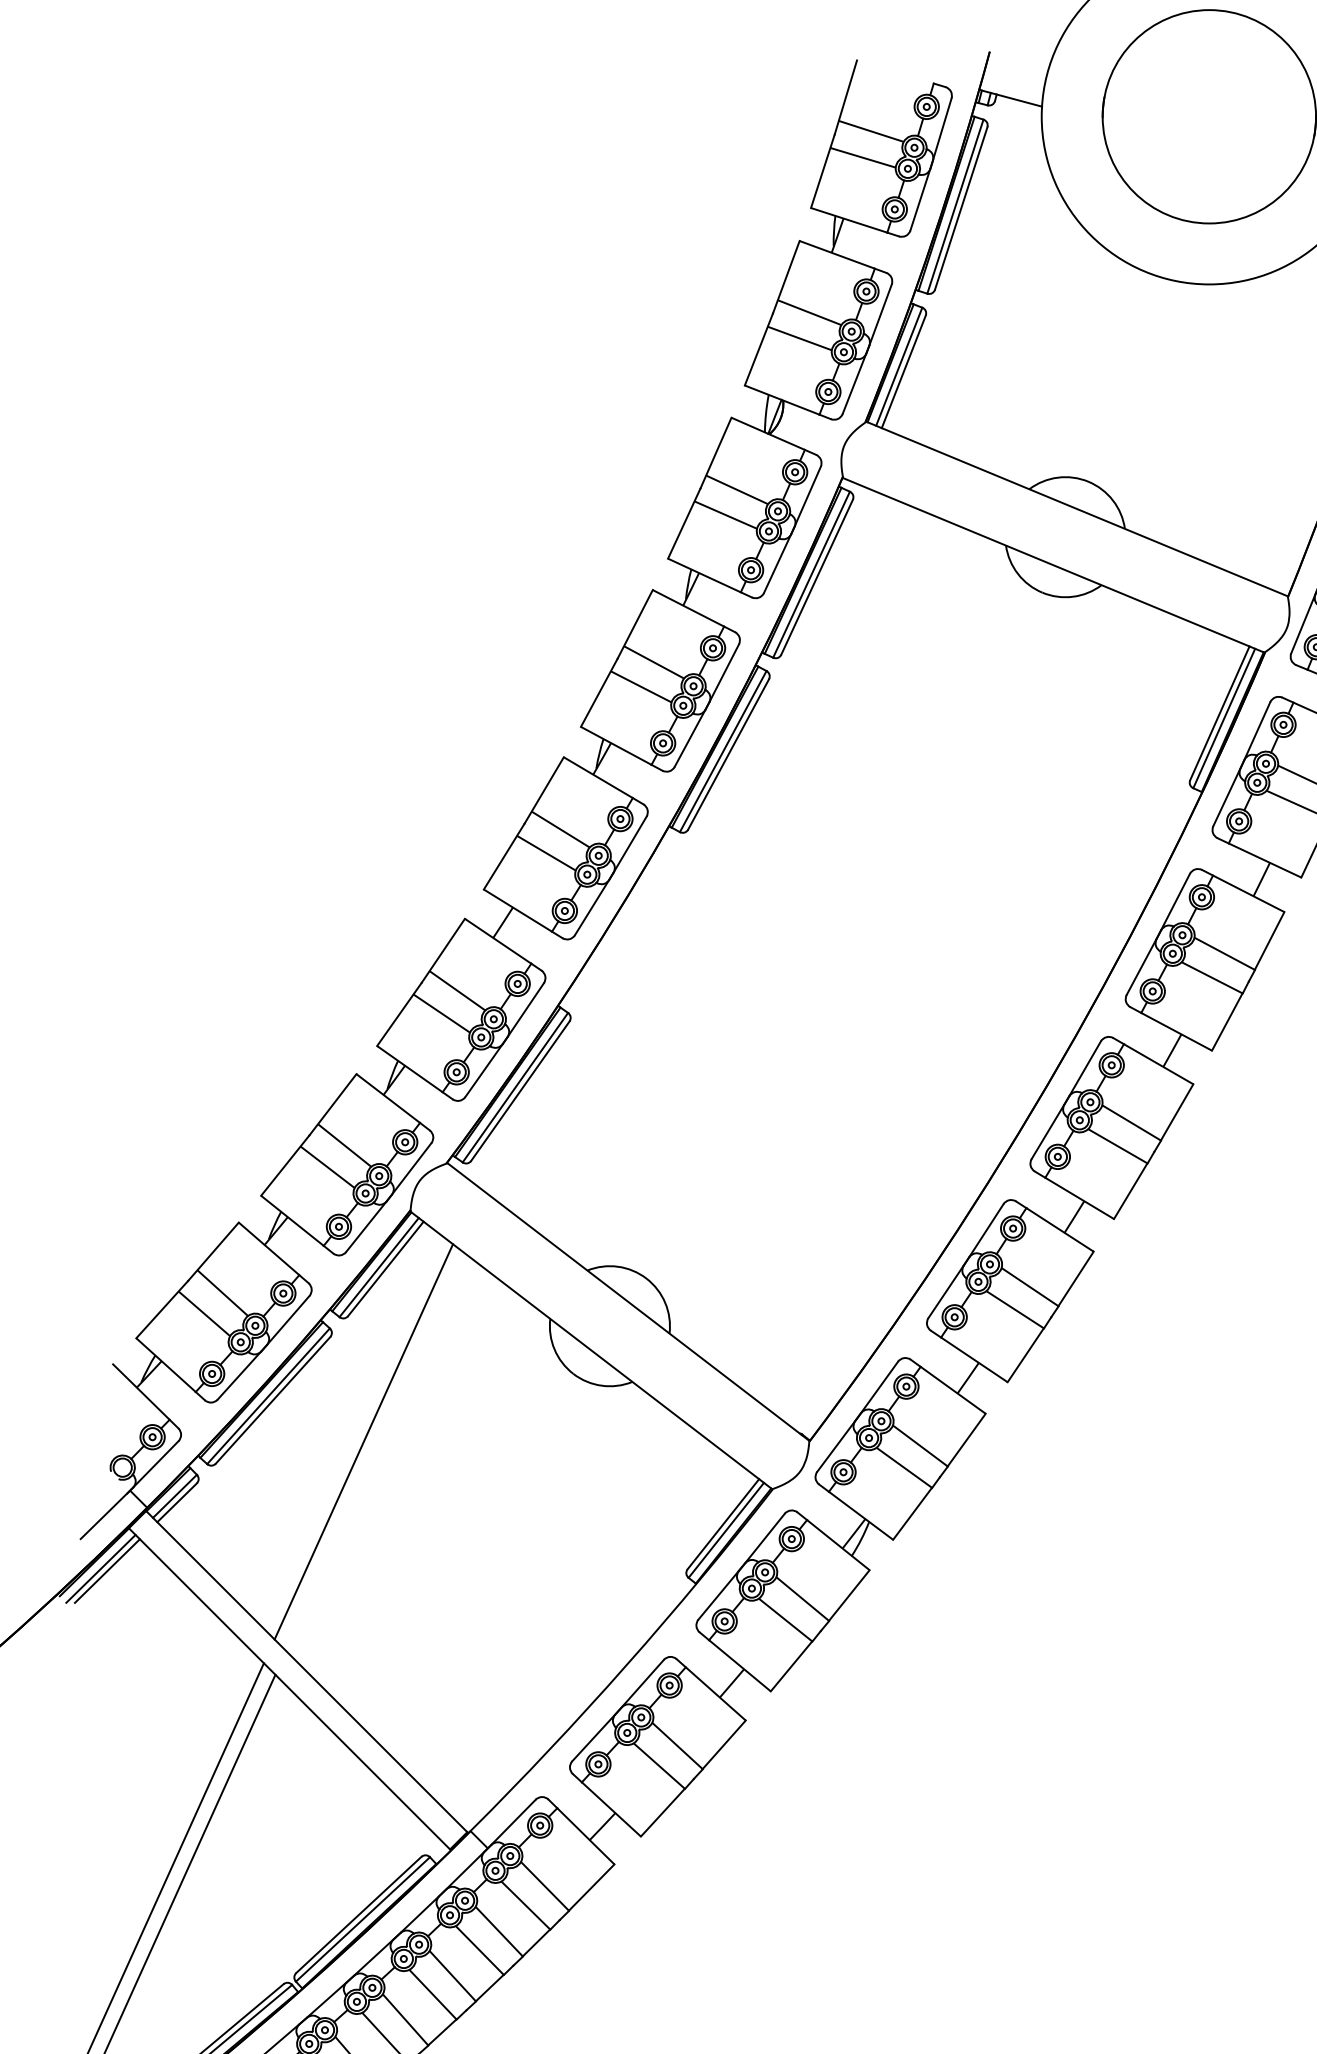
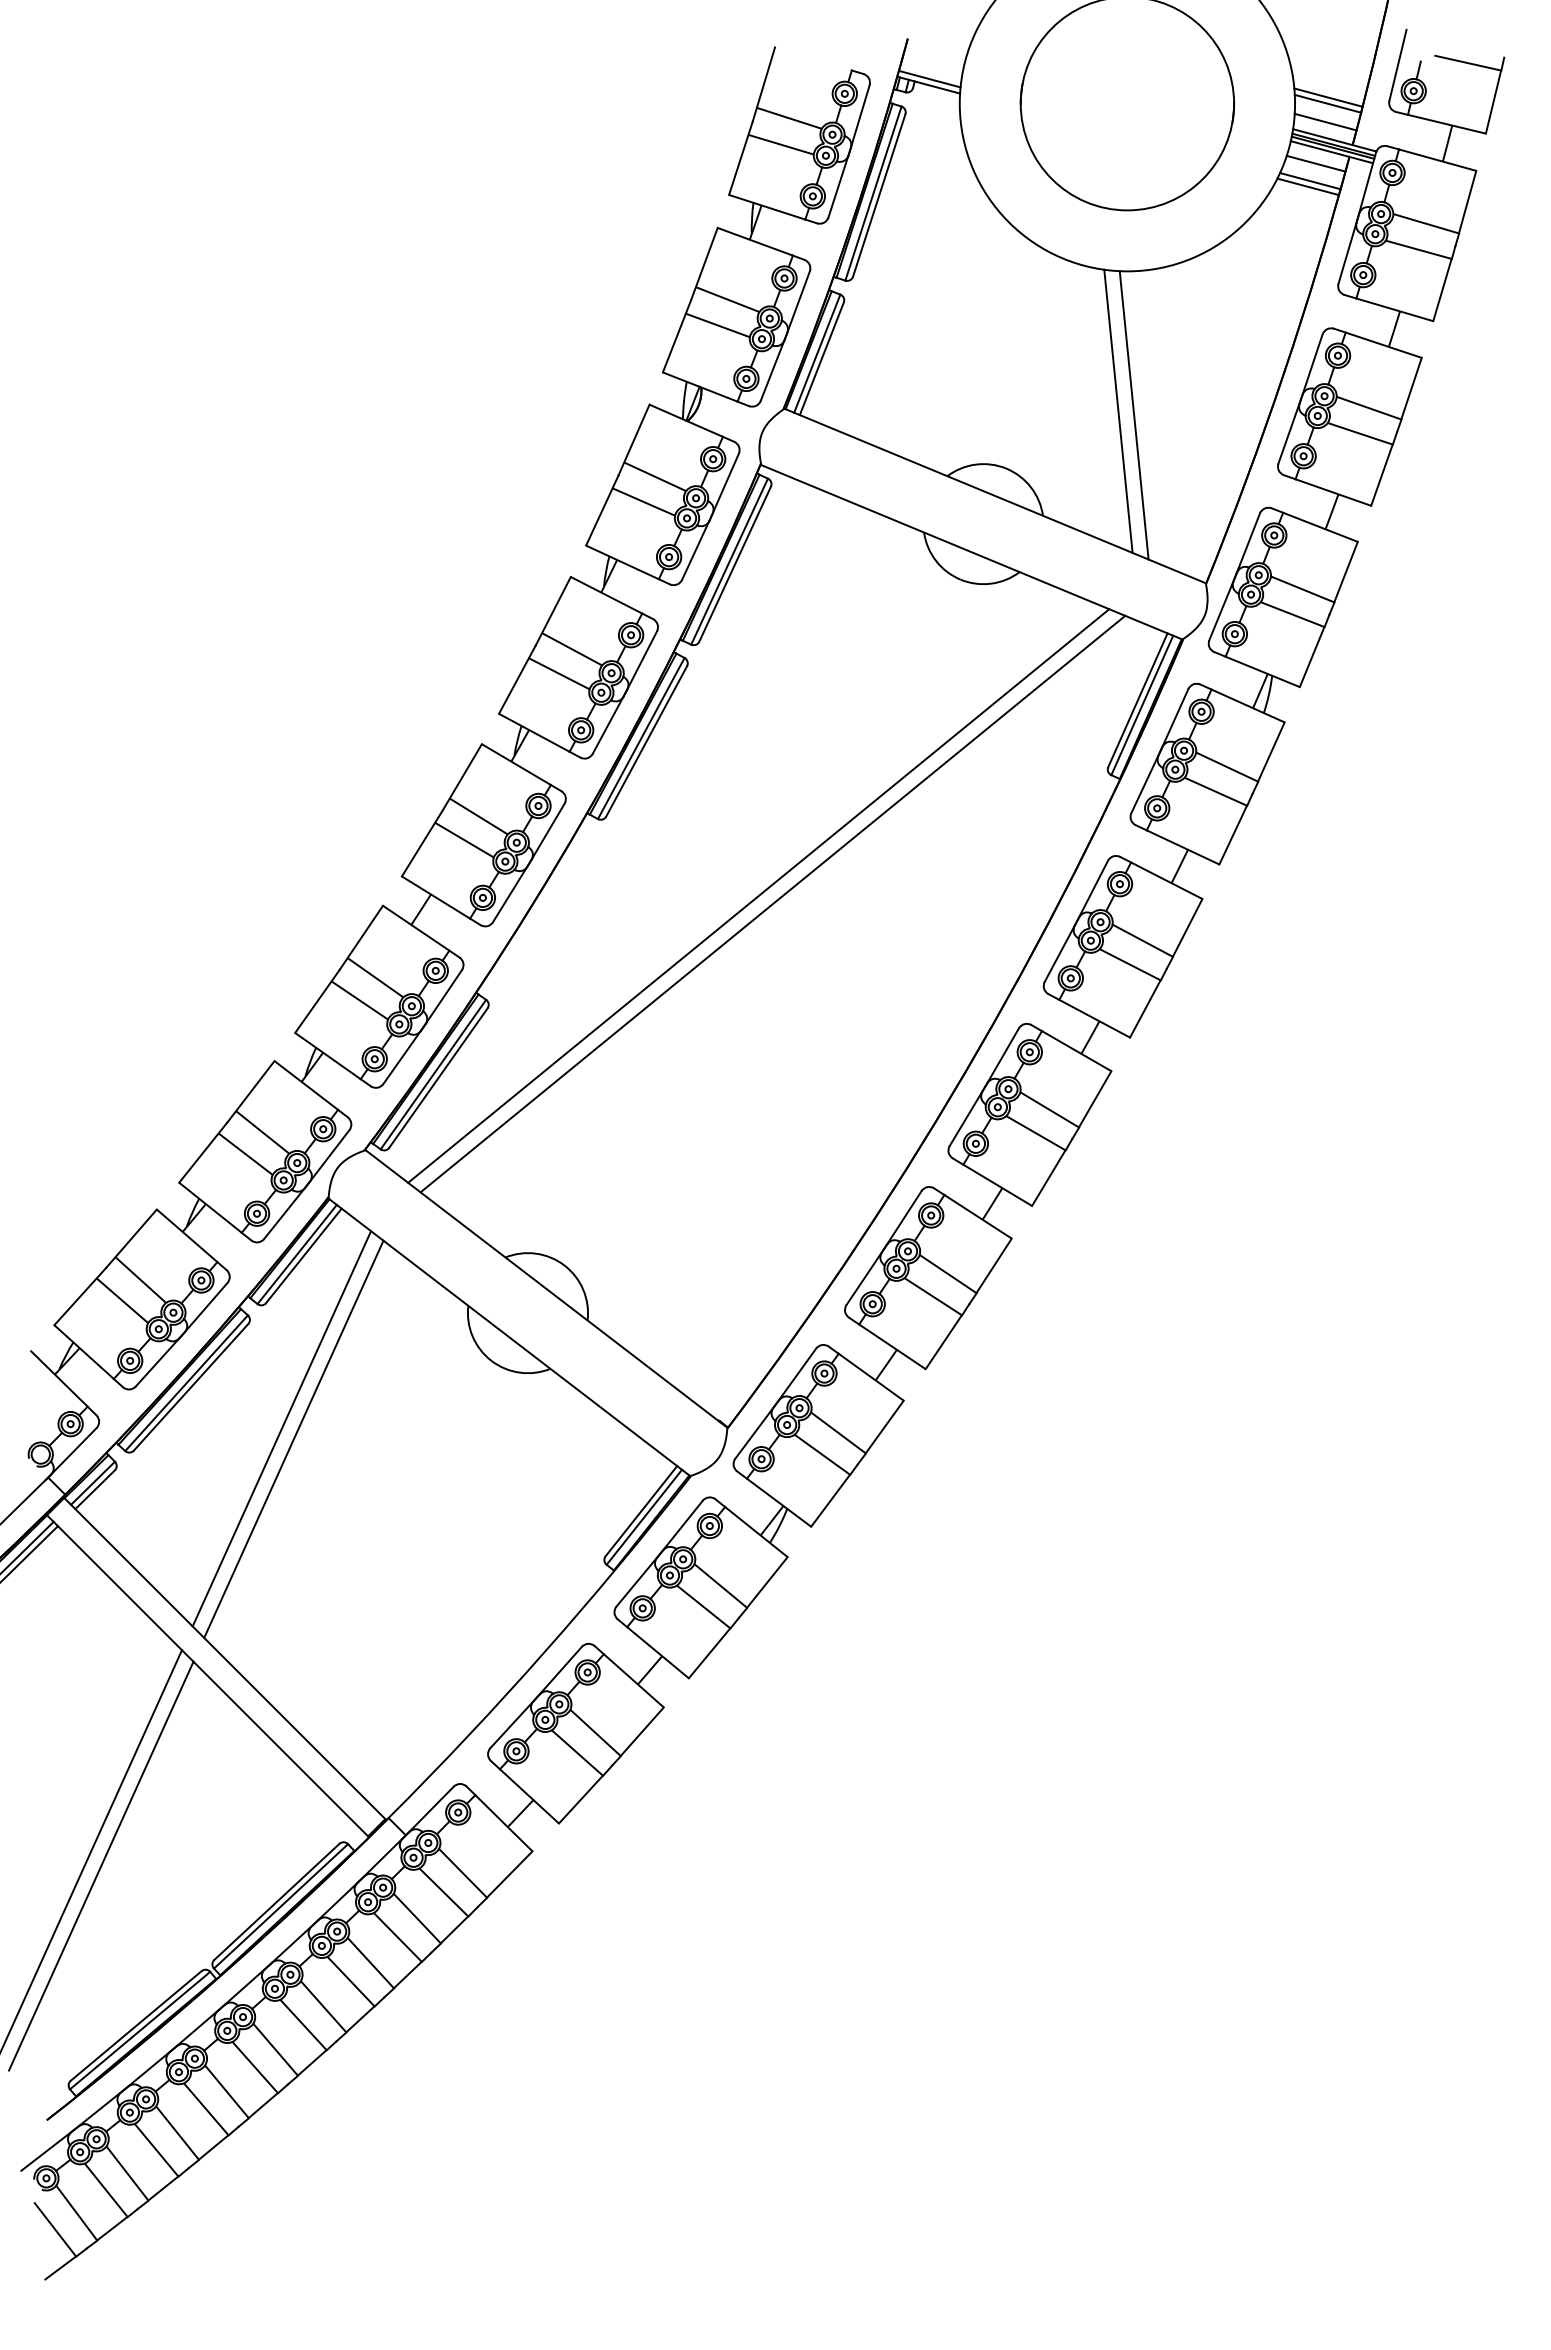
line: (1011, 91) -> (929, 78), added
line: (1200, 423) -> (1118, 410), added
line: (1215, 428) -> (1133, 415), added
line: (840, 908) -> (758, 895), added
line: (854, 916) -> (772, 903), added
line: (375, 1451) -> (293, 1438), added

